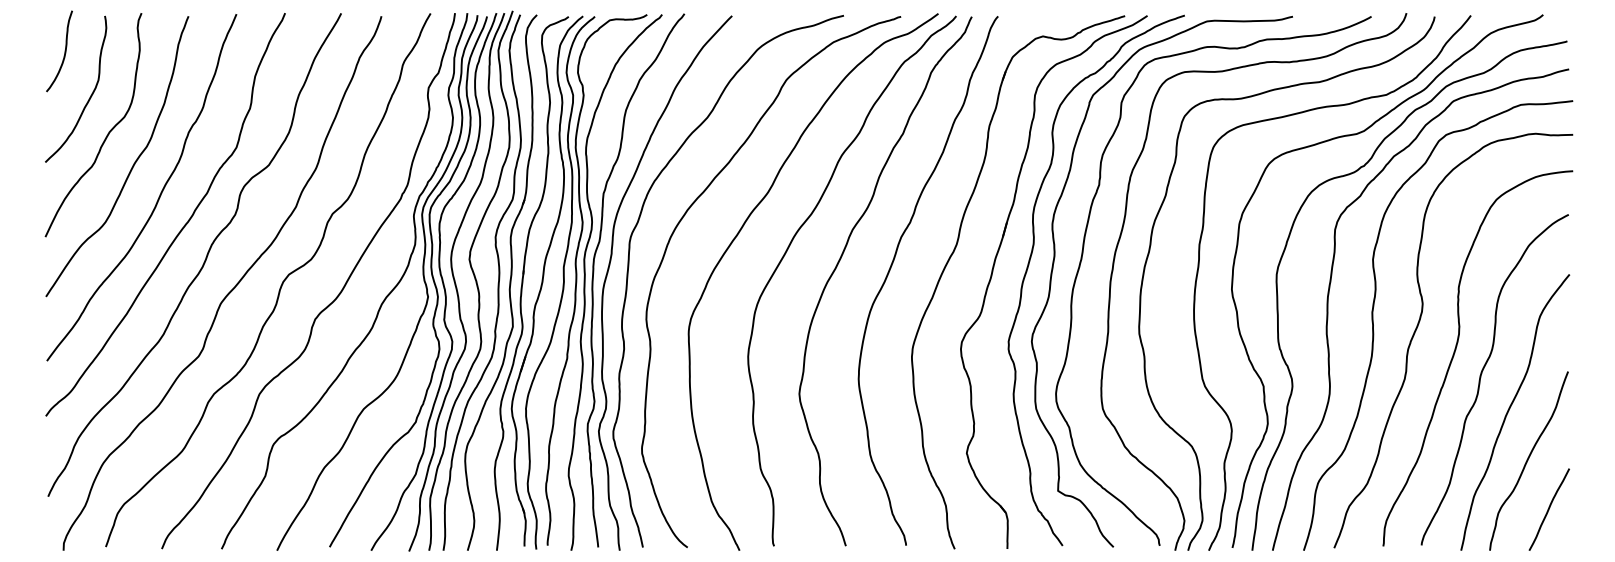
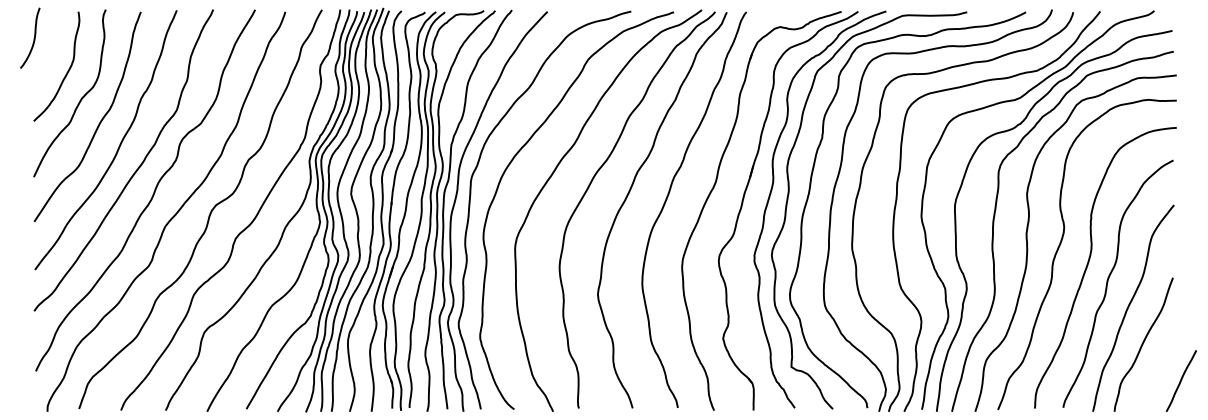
curve: (64, 51) -> (33, 38), moved
curve: (1548, 509) -> (1180, 380), moved

